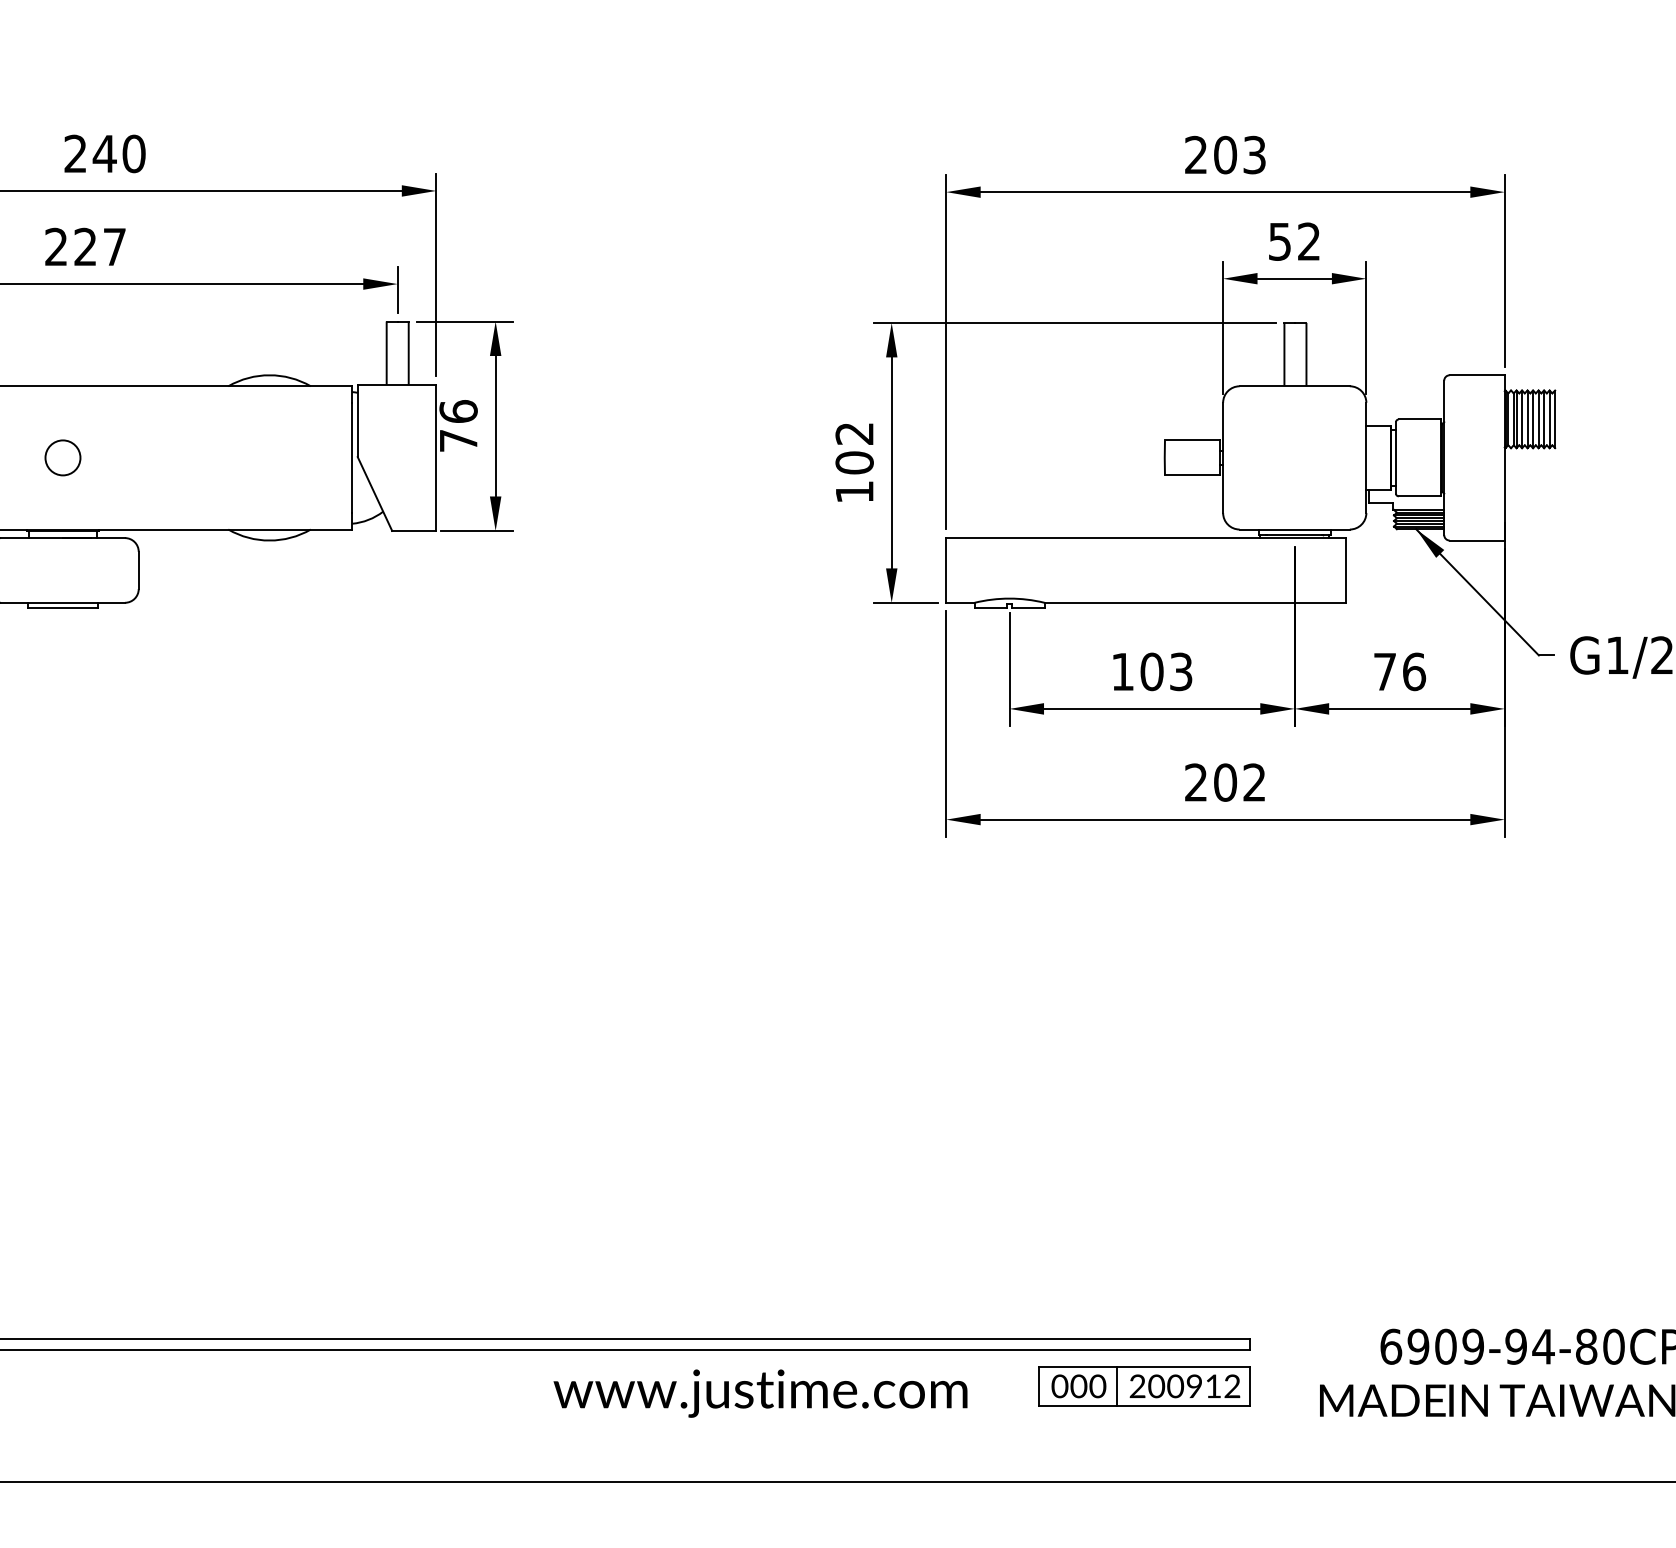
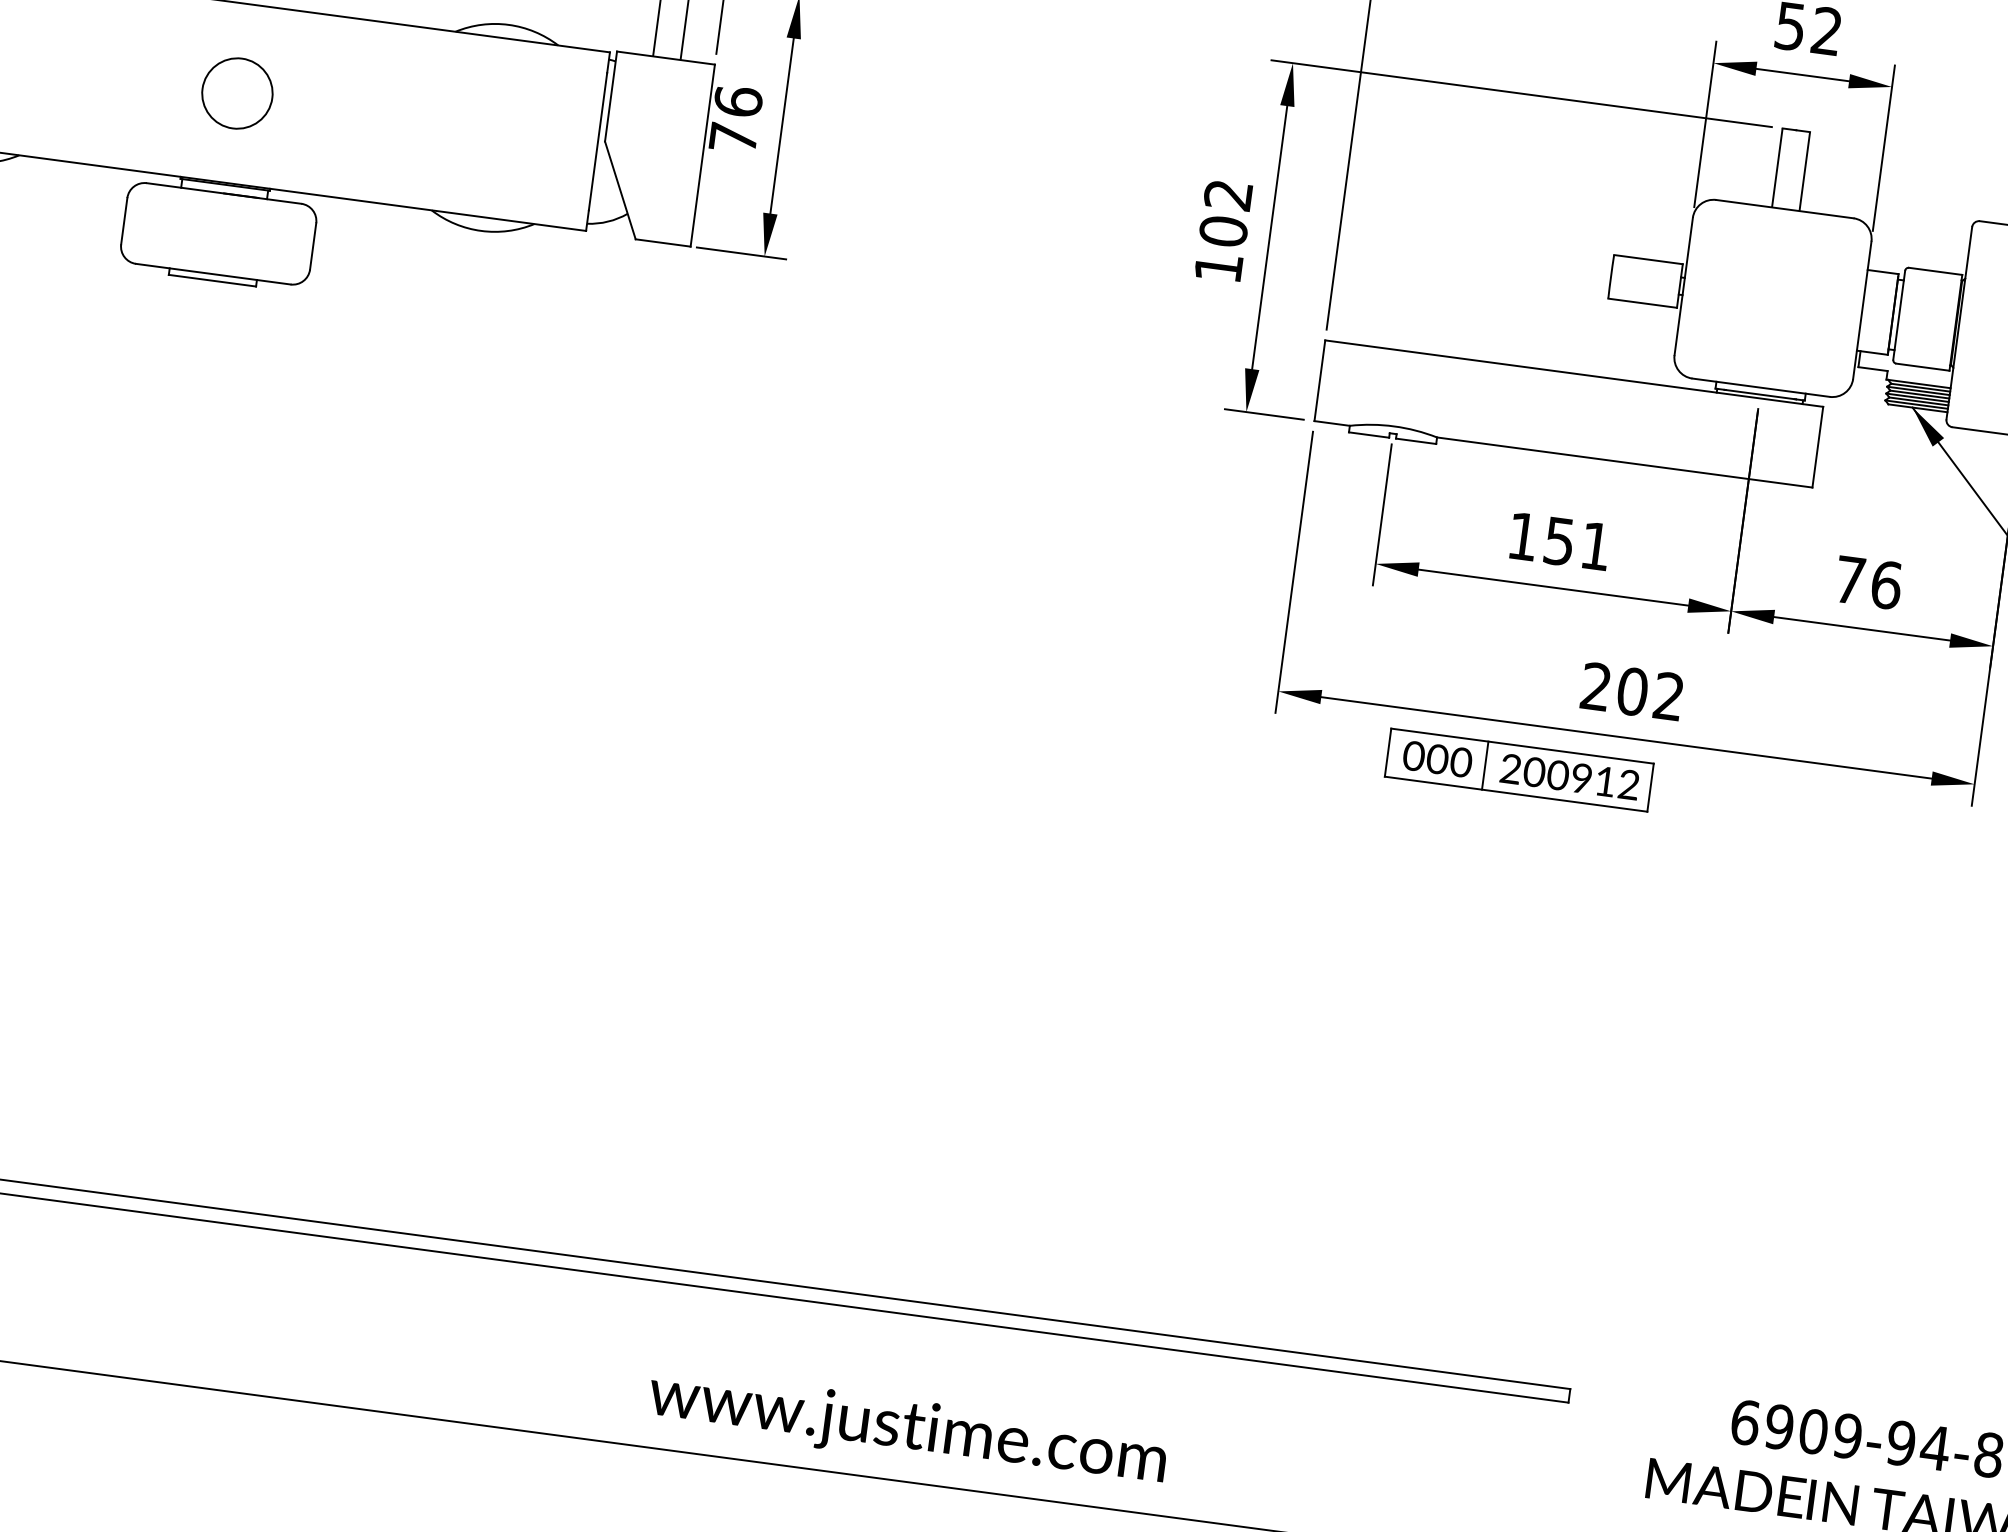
circle: (62, 457) -> (236, 92), size x1.6
text: (1166, 671) -> (1577, 543), 103 -> 151
part: (1144, 1386) -> (1519, 770), moved
text: (760, 1393) -> (907, 1429), moved

